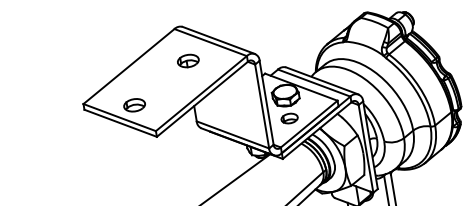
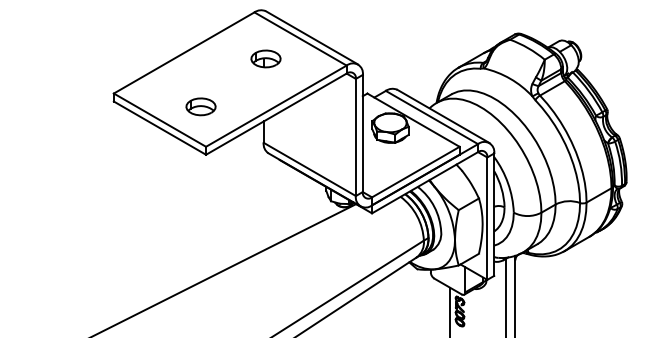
part: (134, 105) -> (200, 106), moved
part: (289, 118) -> (390, 159), removed

